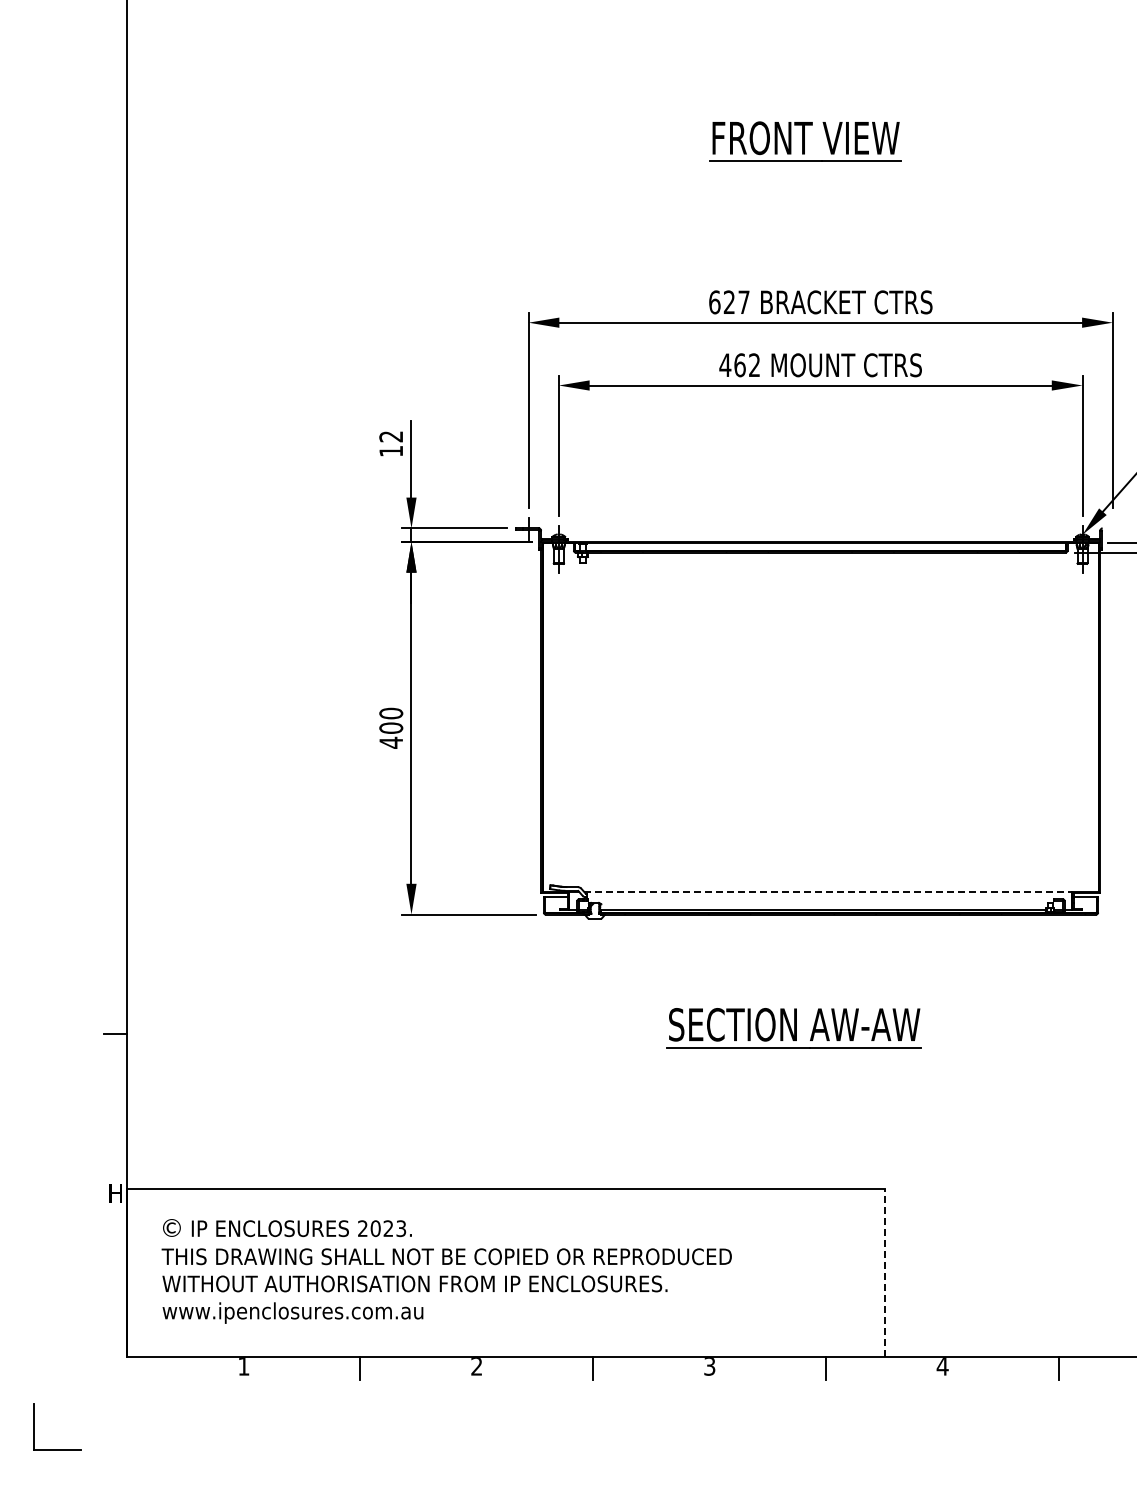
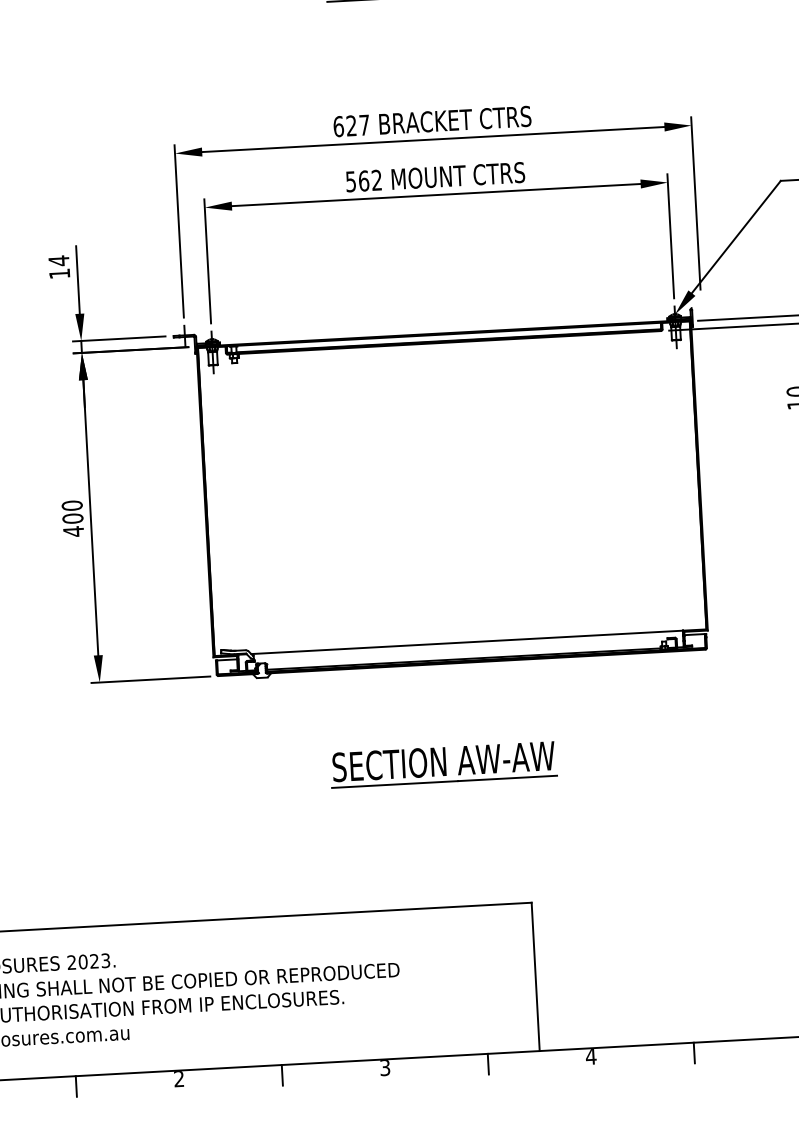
text: (725, 365) -> (351, 181), 462 -> 562
text: (390, 436) -> (58, 260), 12 -> 14
line: (828, 891) -> (467, 642), dashed -> solid
line: (885, 1273) -> (536, 977), dashed -> solid

